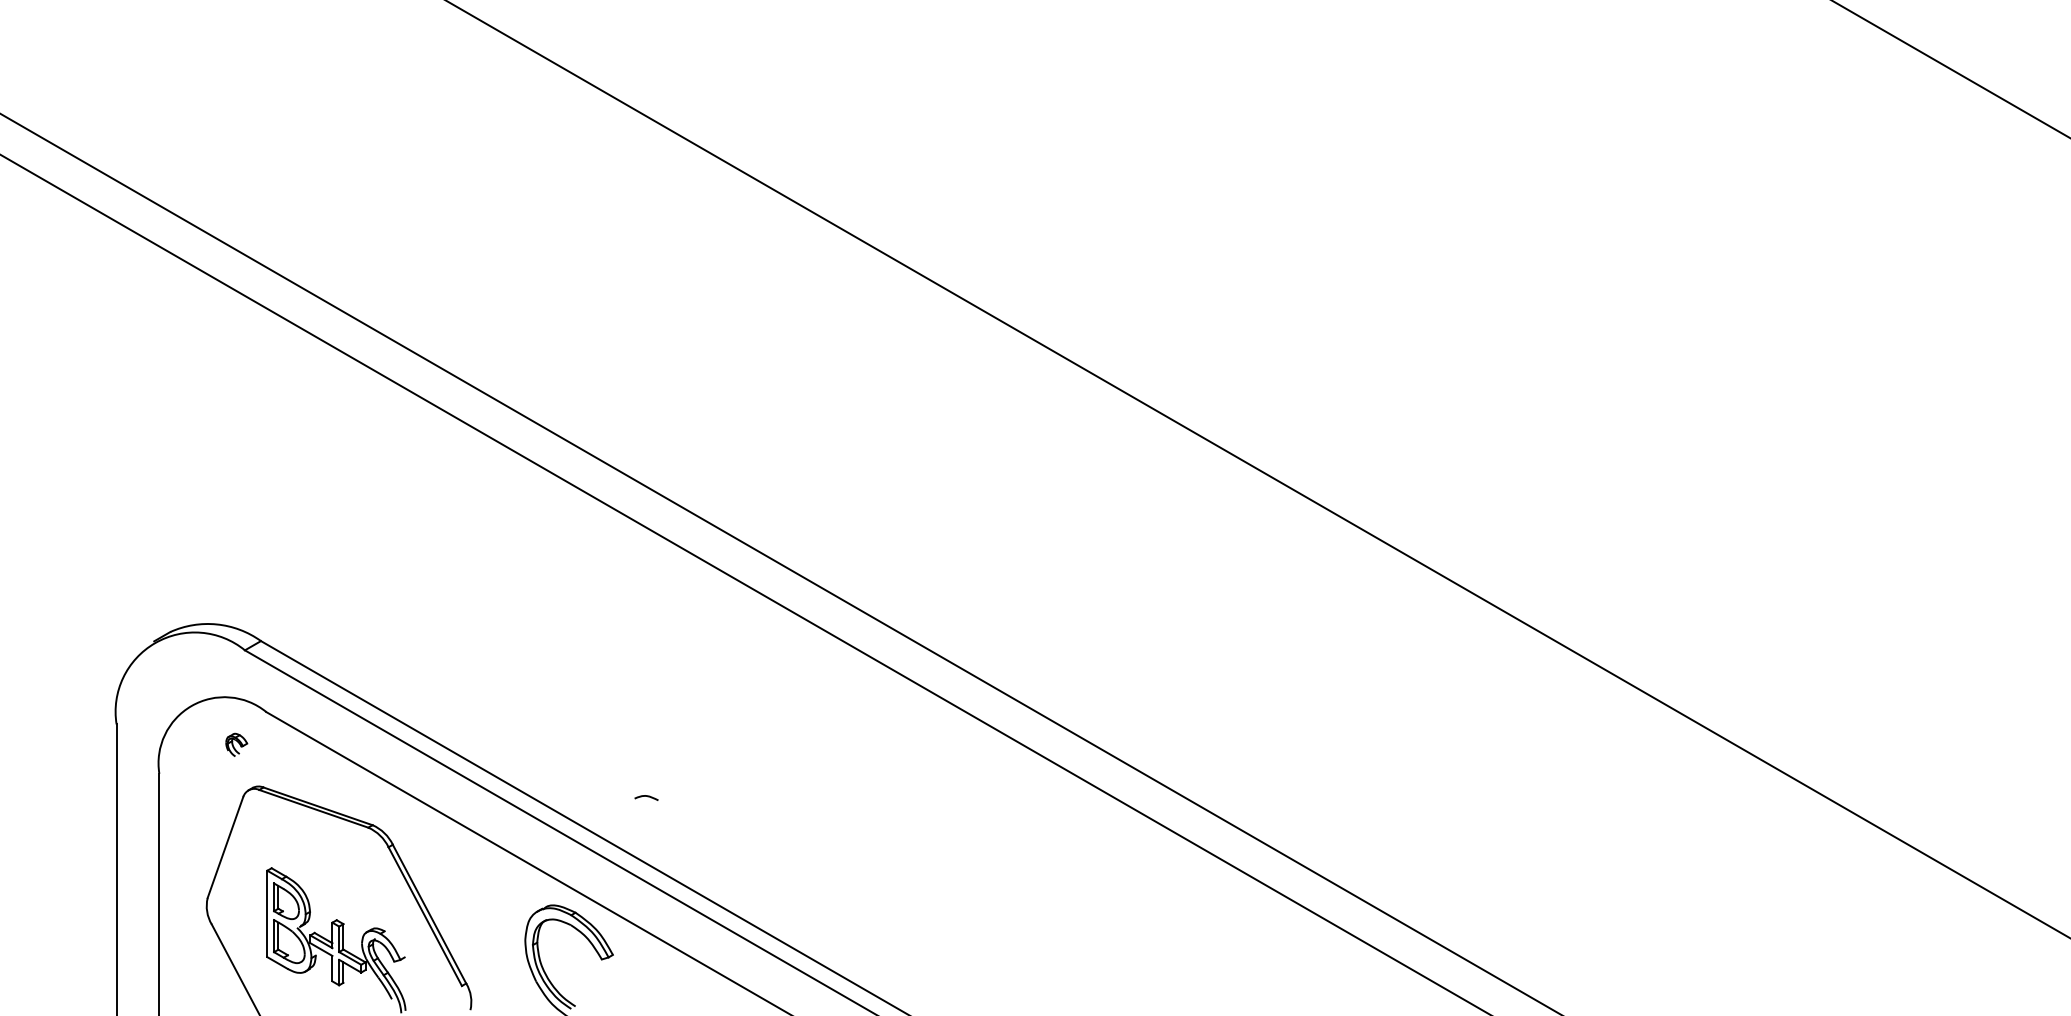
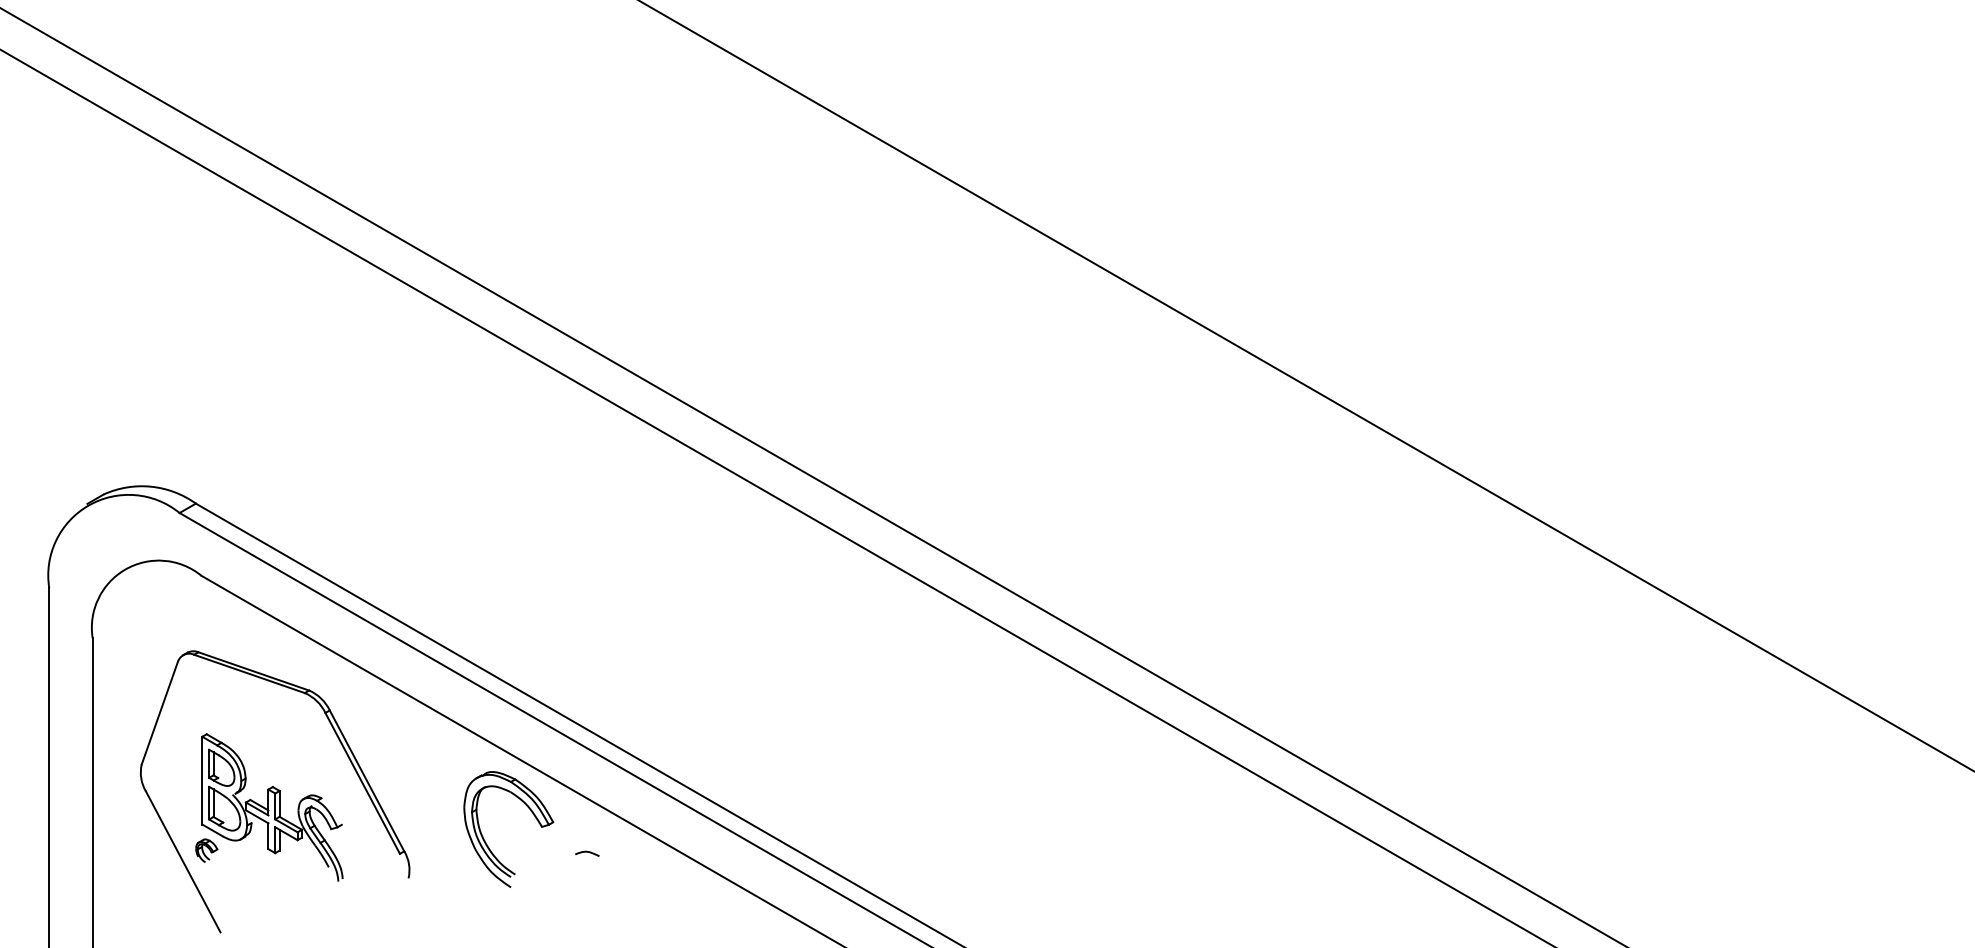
part: (236, 744) -> (206, 850), moved
curve: (646, 796) -> (587, 852), moved

